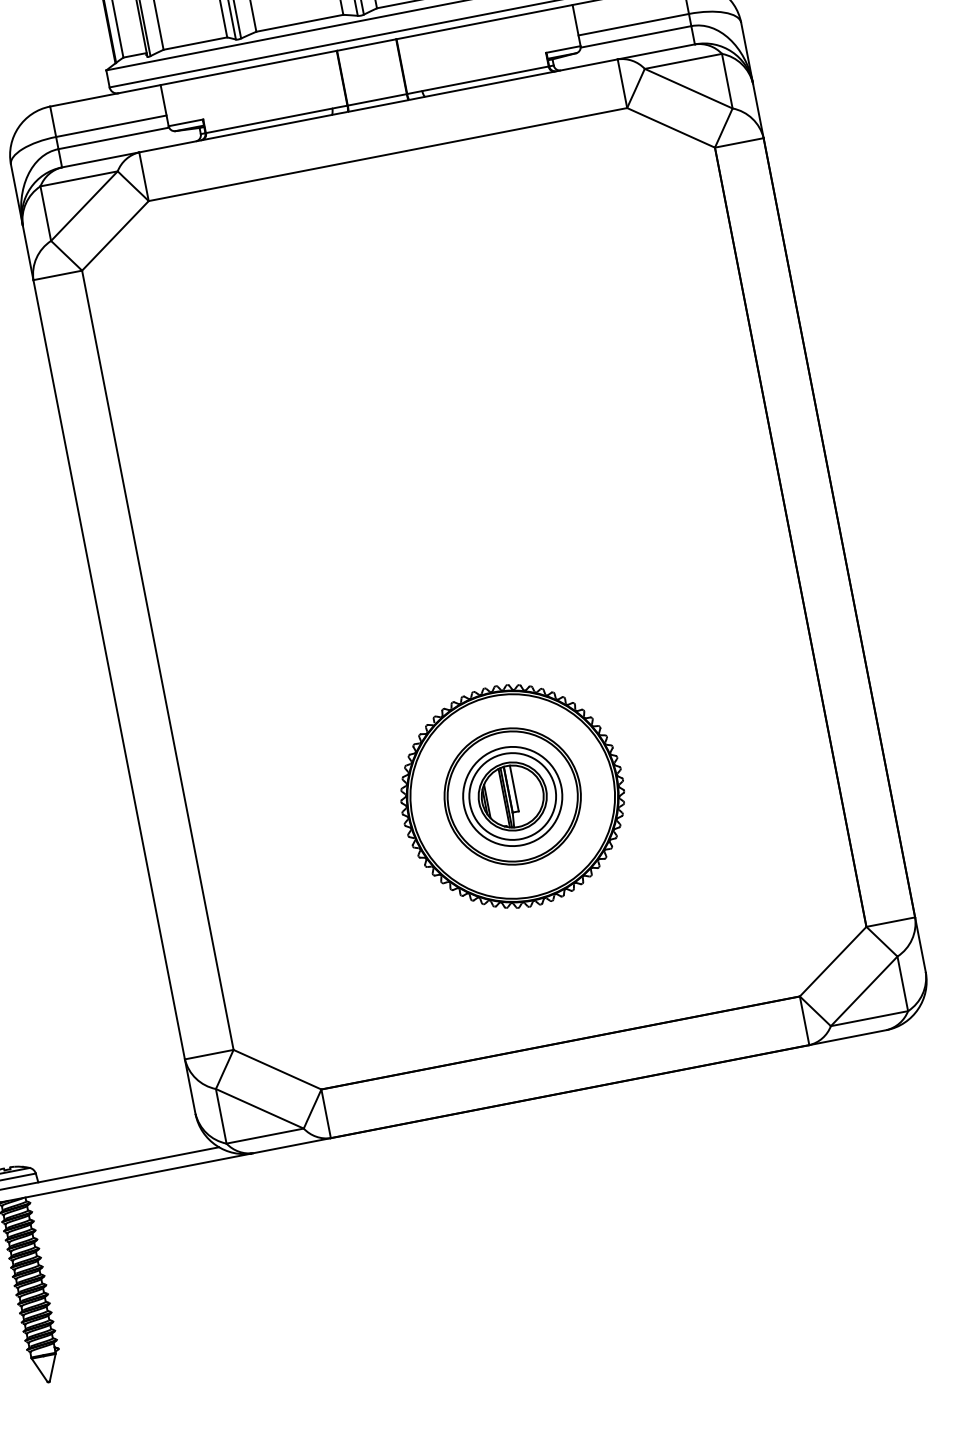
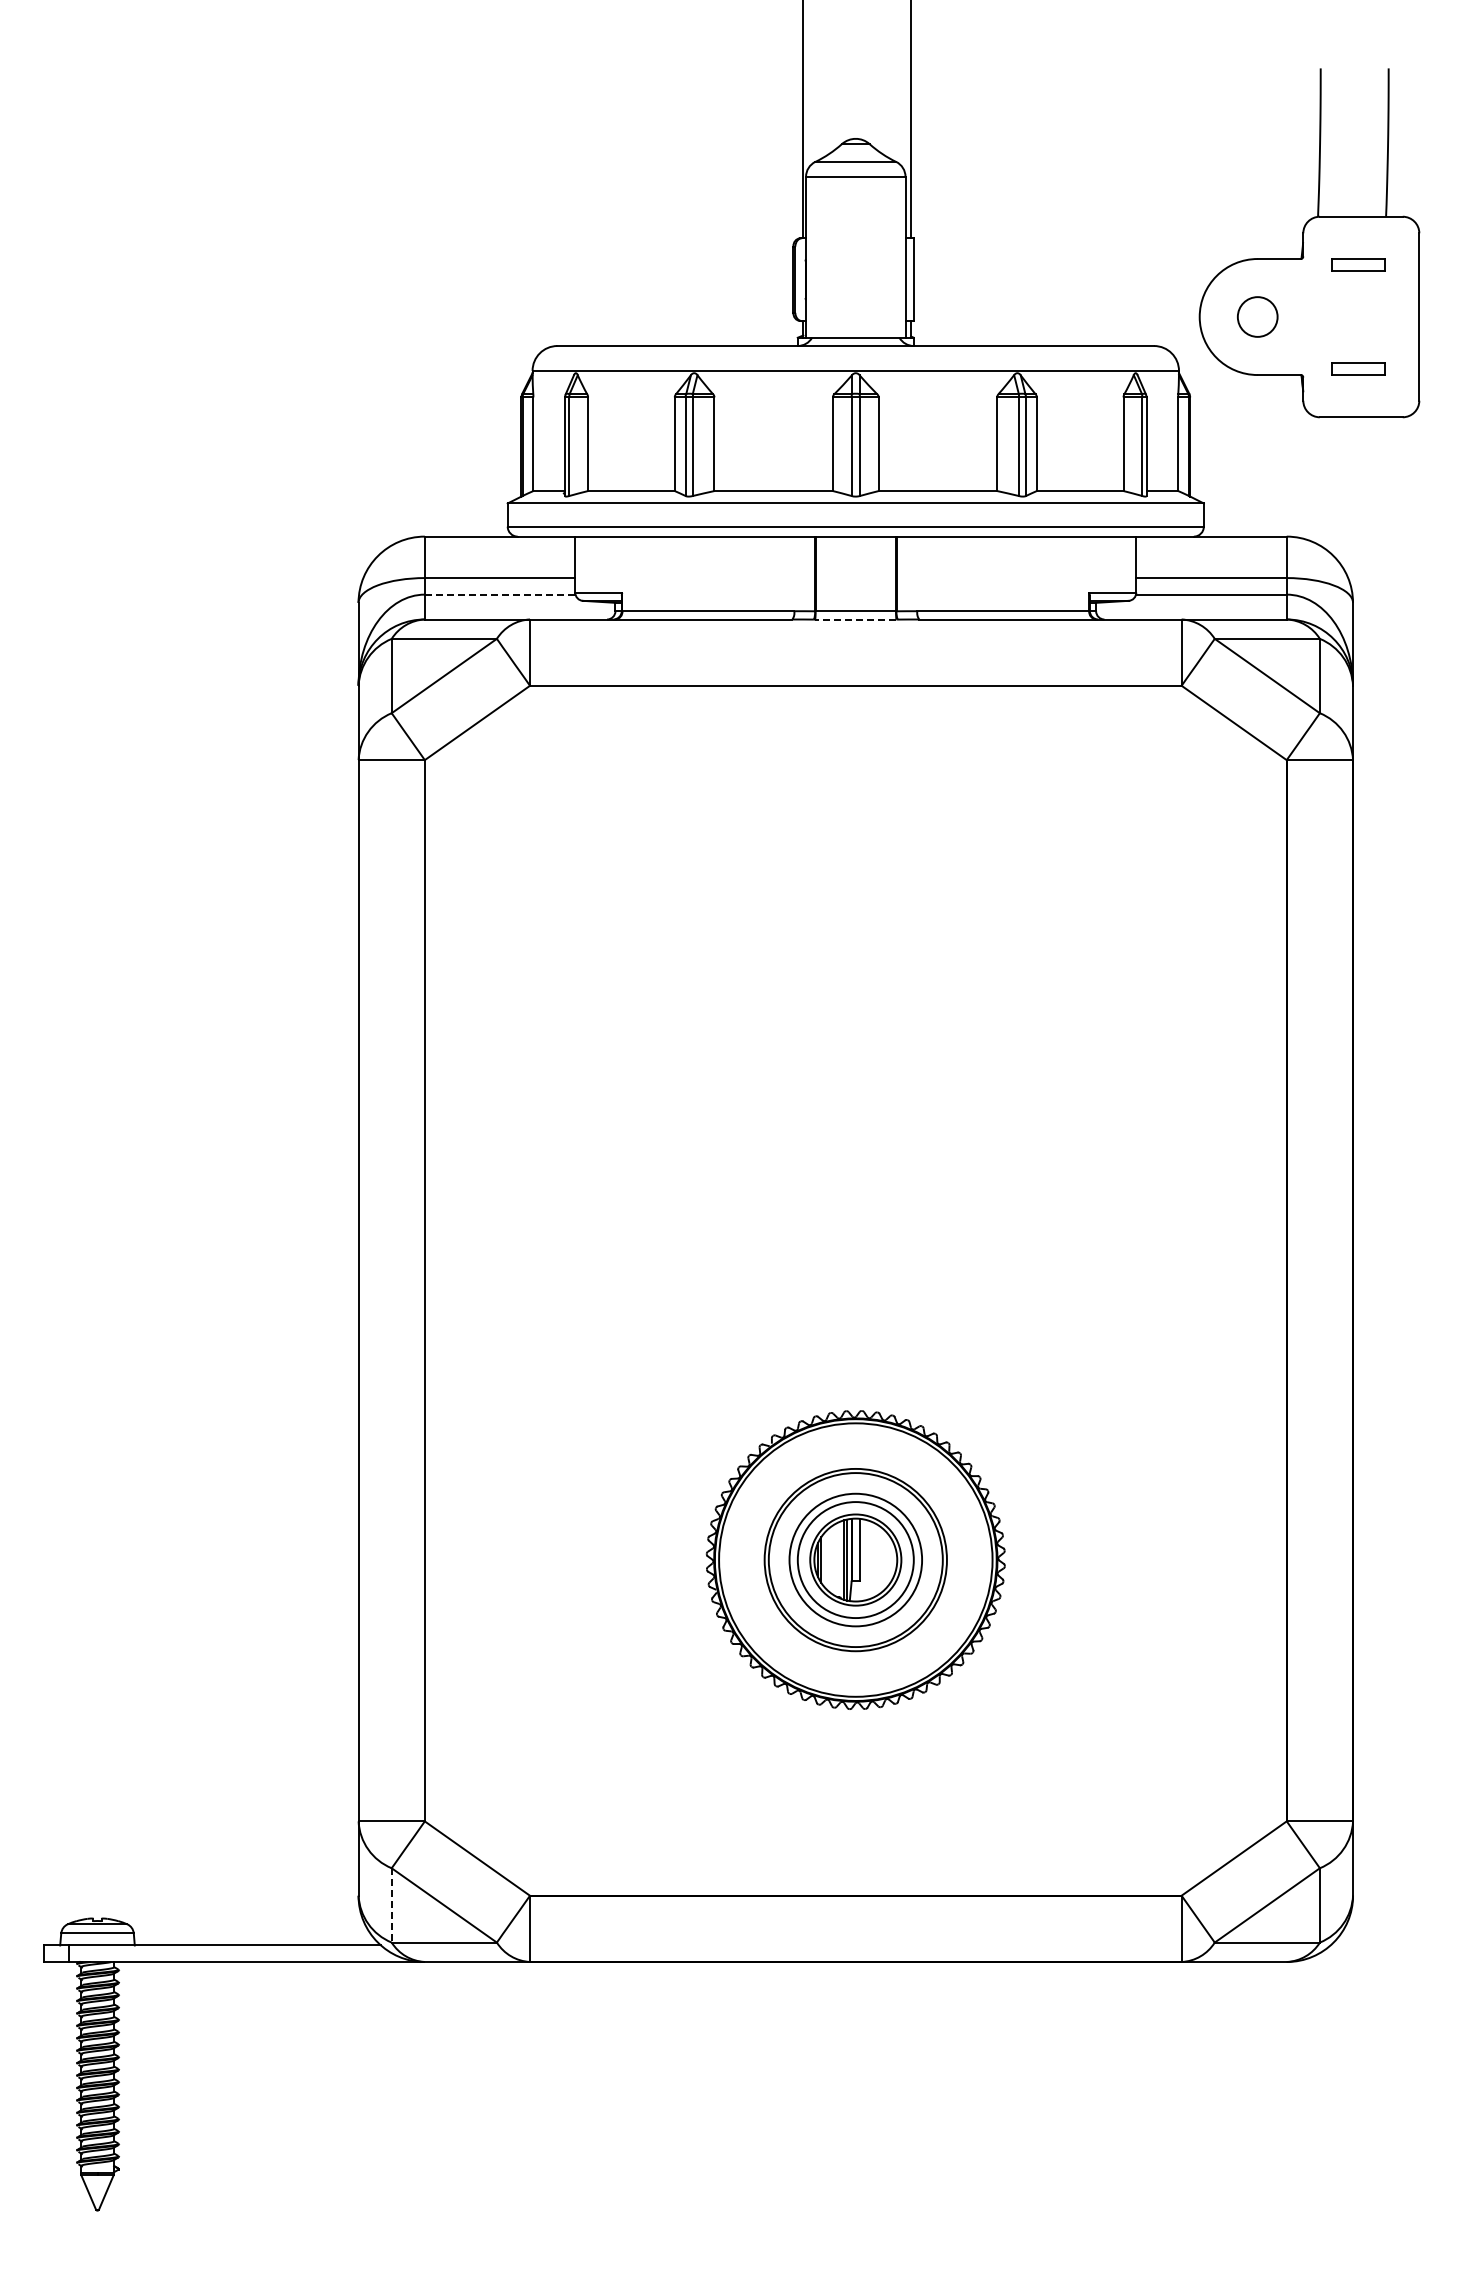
line: (378, 105) -> (855, 619), solid -> dashed
line: (114, 138) -> (500, 594), solid -> dashed
line: (221, 1116) -> (391, 1905), solid -> dashed

